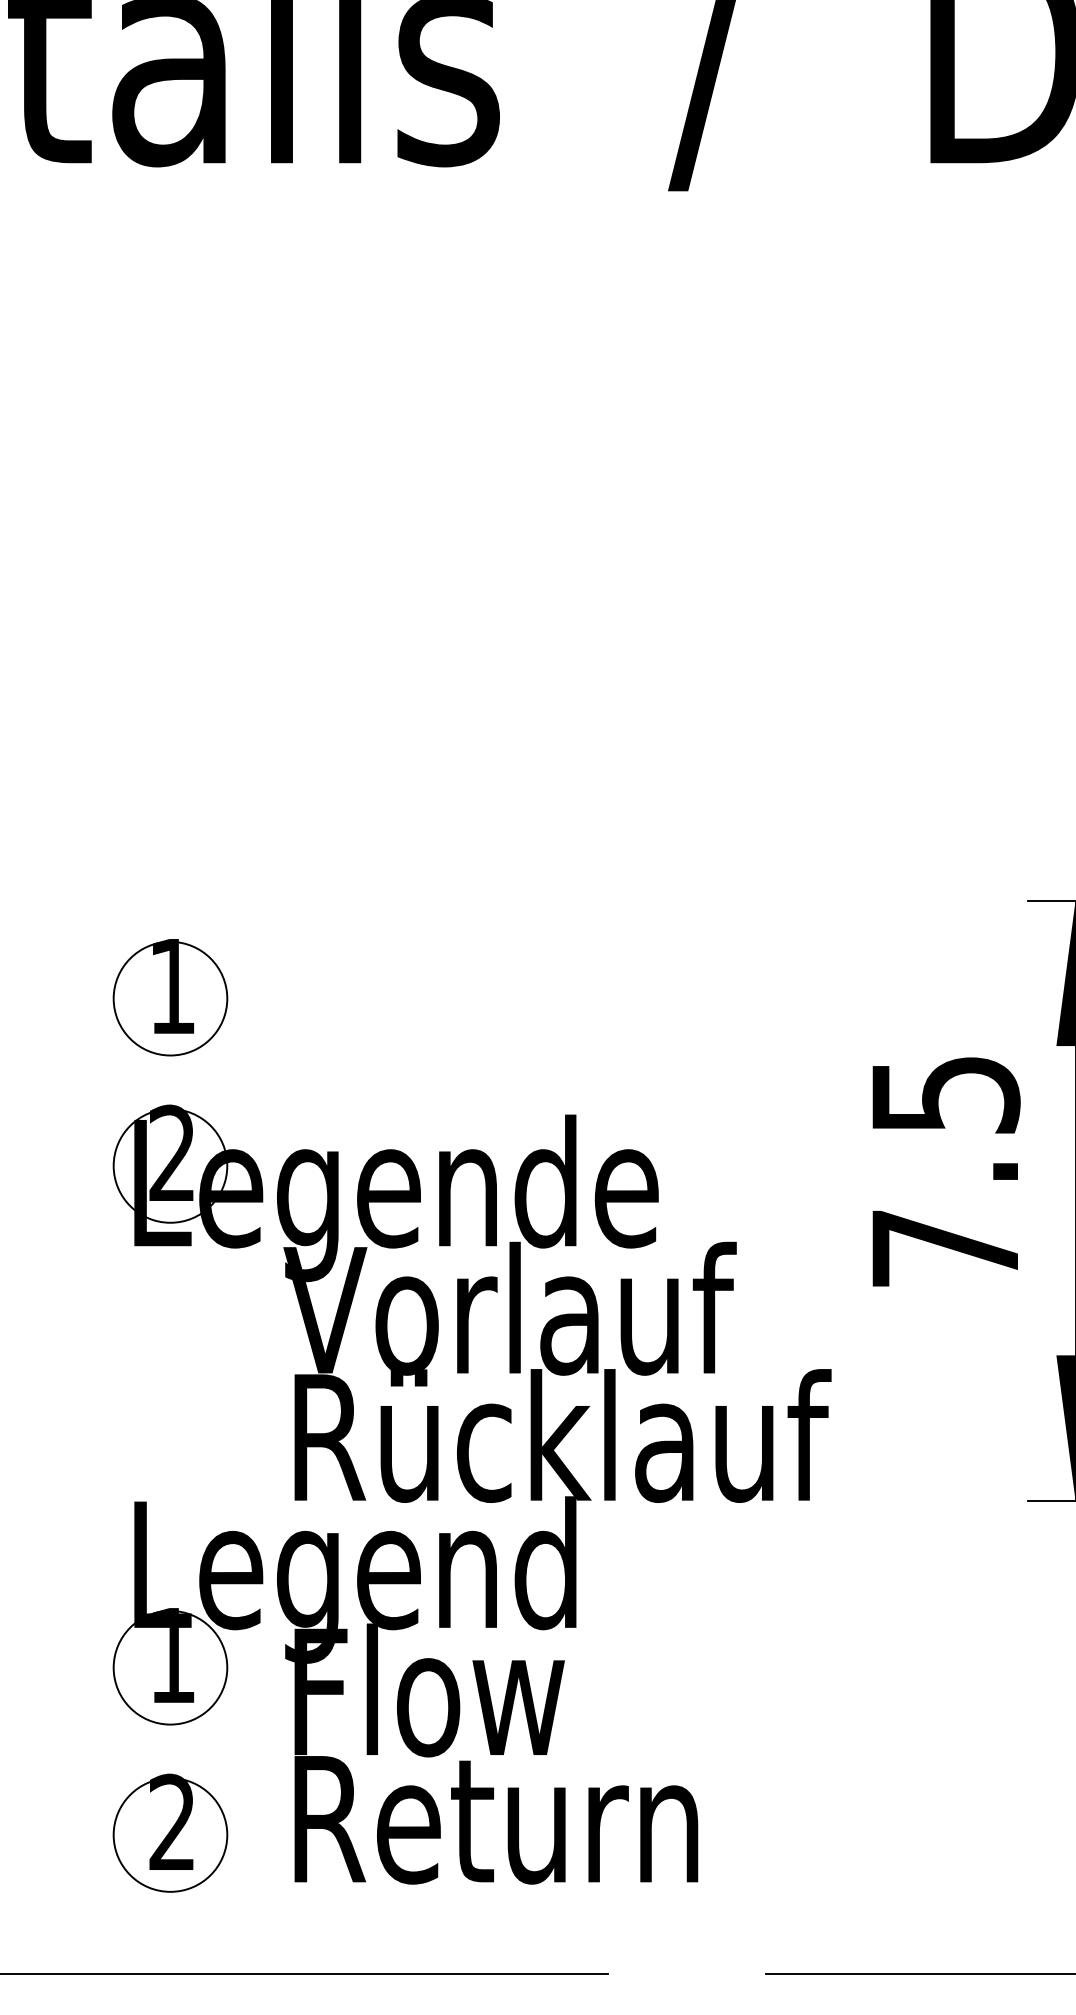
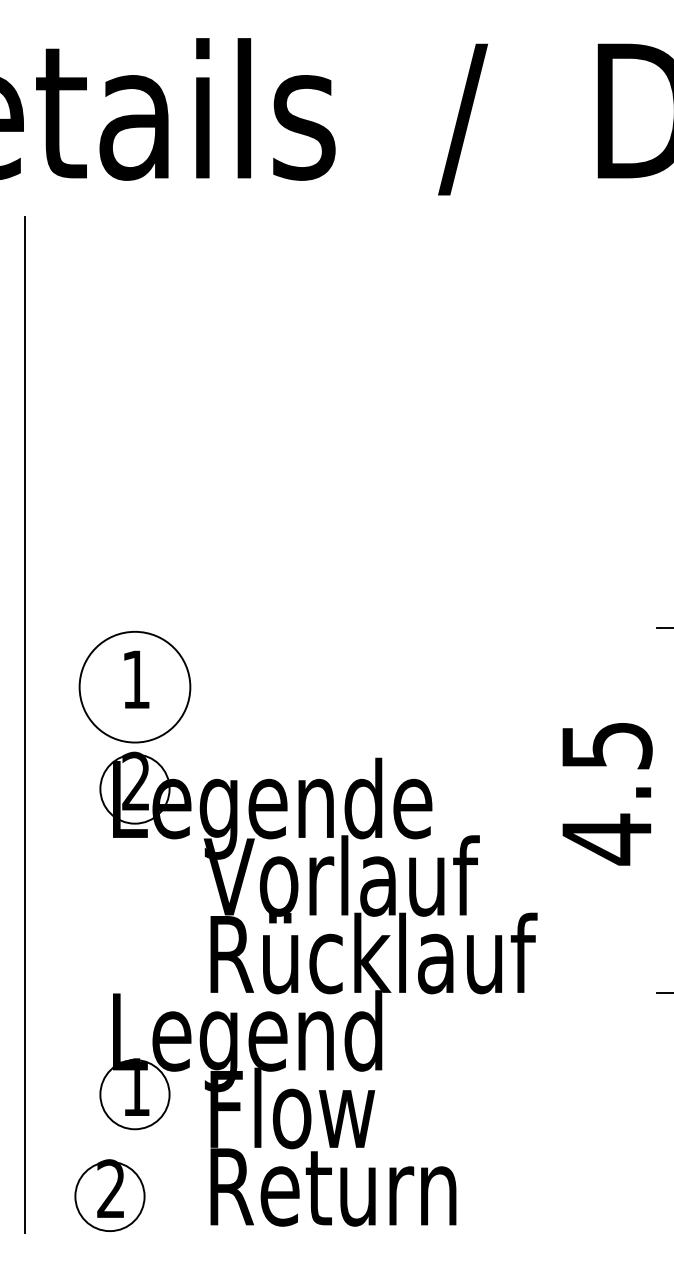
circle: (169, 997) -> (134, 686), size x1.6
text: (944, 1248) -> (606, 839), 7.5 -> 4.5
part: (169, 1833) -> (109, 1195), moved

